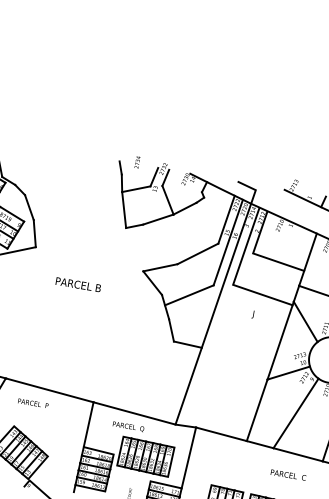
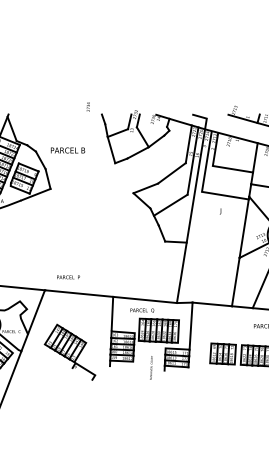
text: (136, 161) -> (87, 106), moved
text: (79, 284) -> (68, 150), moved
text: (33, 403) -> (68, 277), moved

